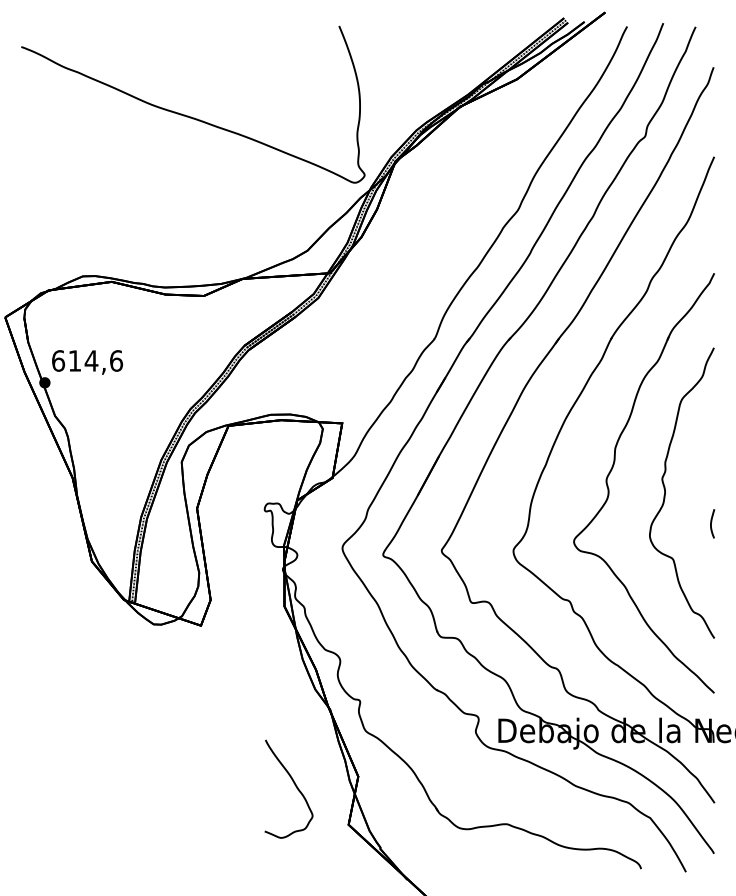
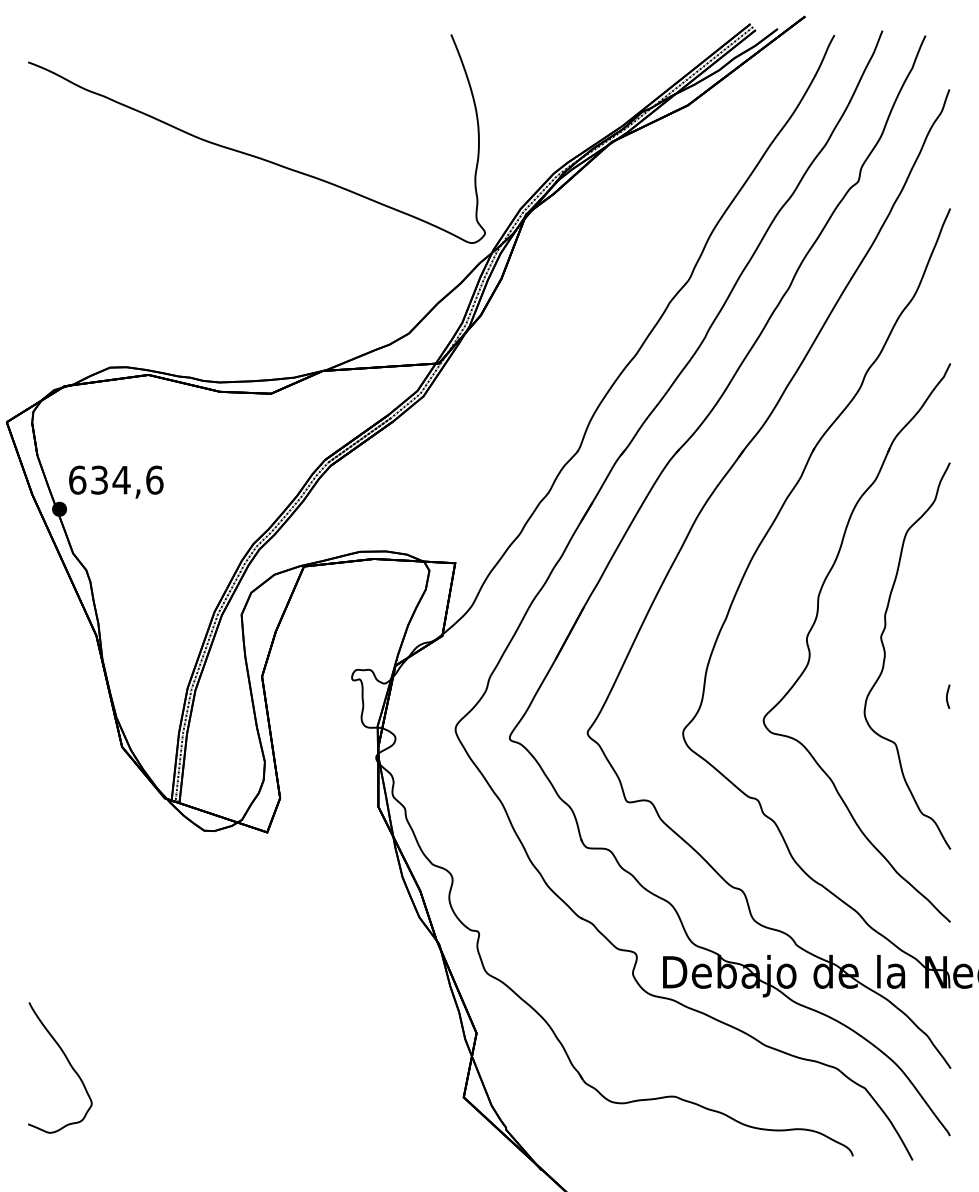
text: (74, 360) -> (99, 479), 614,6 -> 634,6
part: (712, 523) -> (948, 696), size x0.62
part: (295, 785) -> (68, 1063), moved

